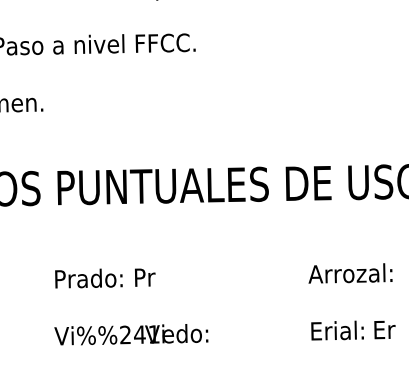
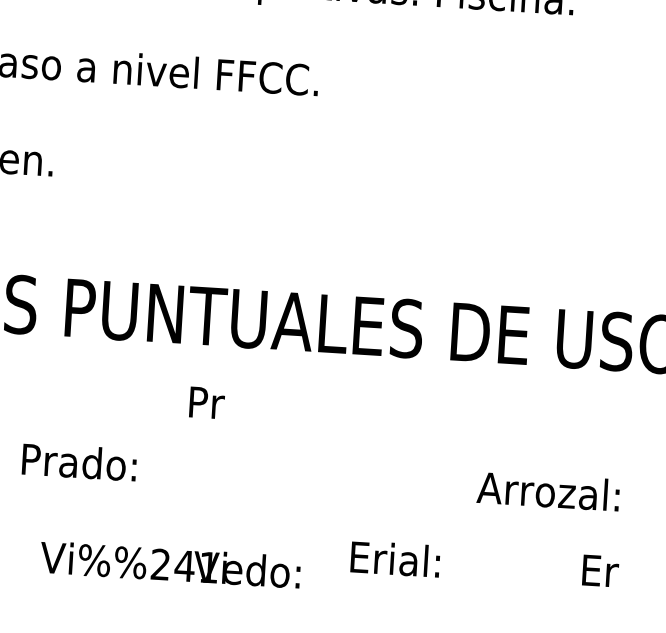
text: (145, 277) -> (207, 402), moved
text: (88, 278) -> (78, 462), moved
text: (384, 329) -> (599, 570), moved
text: (337, 330) -> (395, 558), moved

